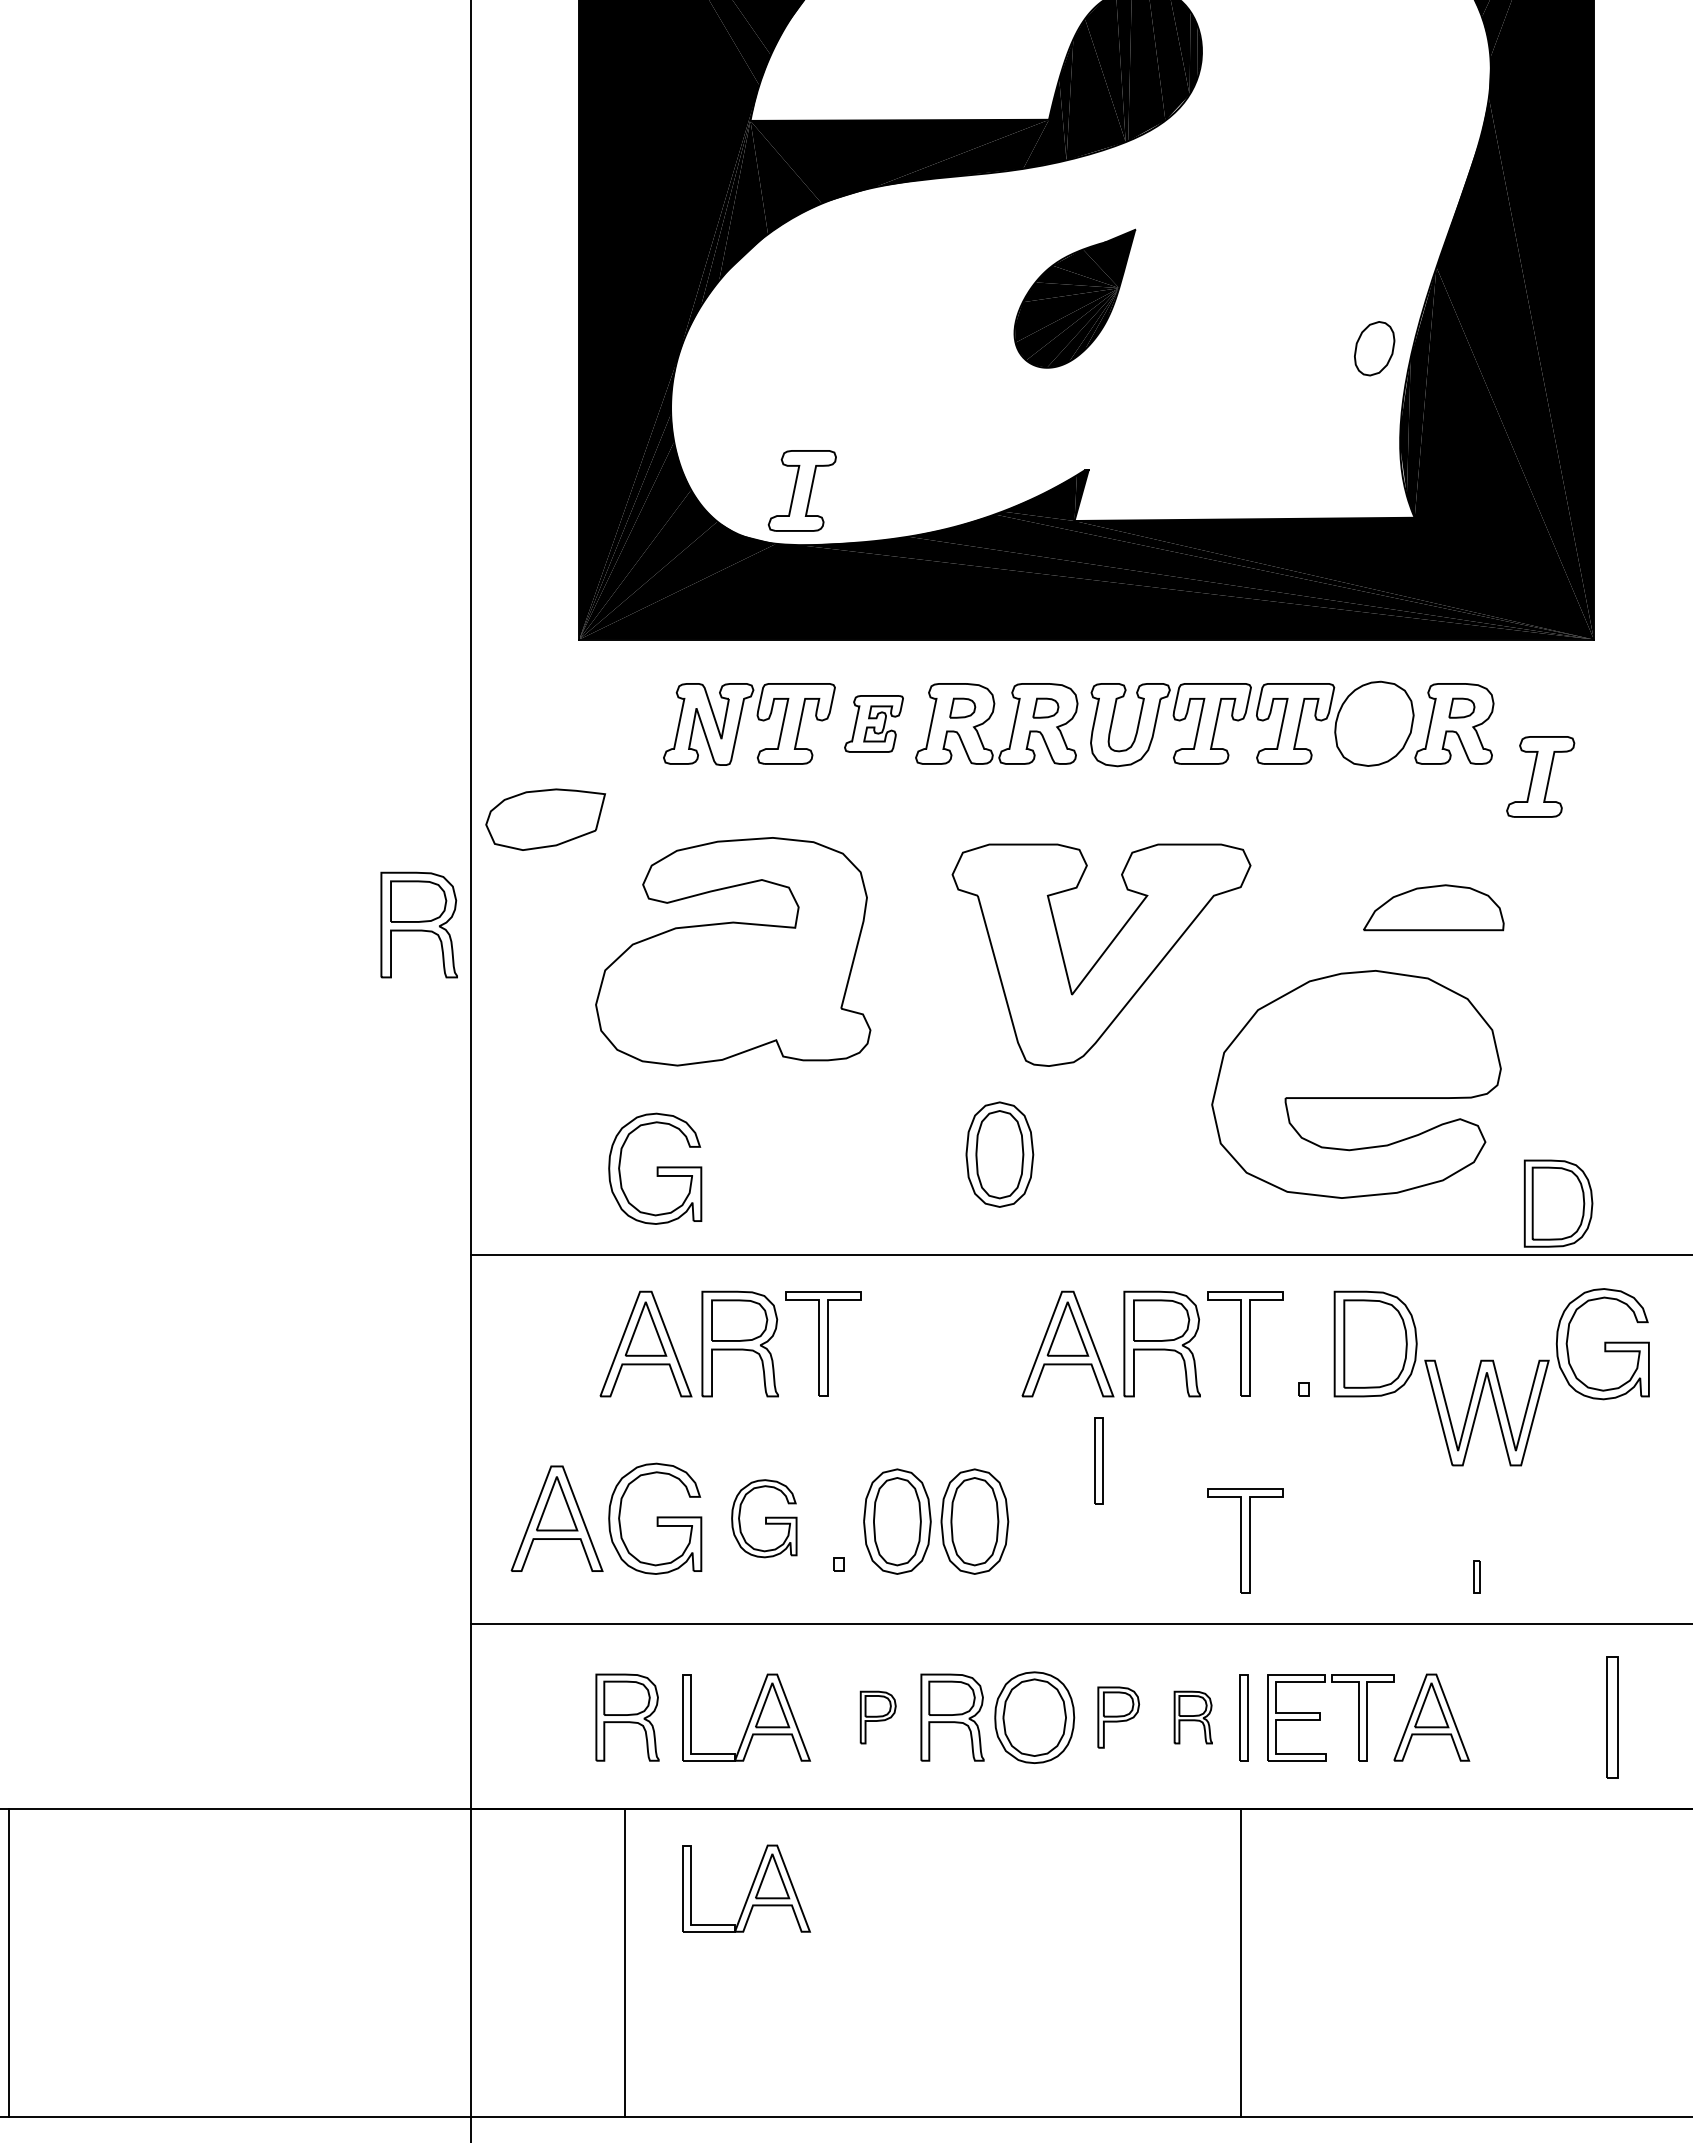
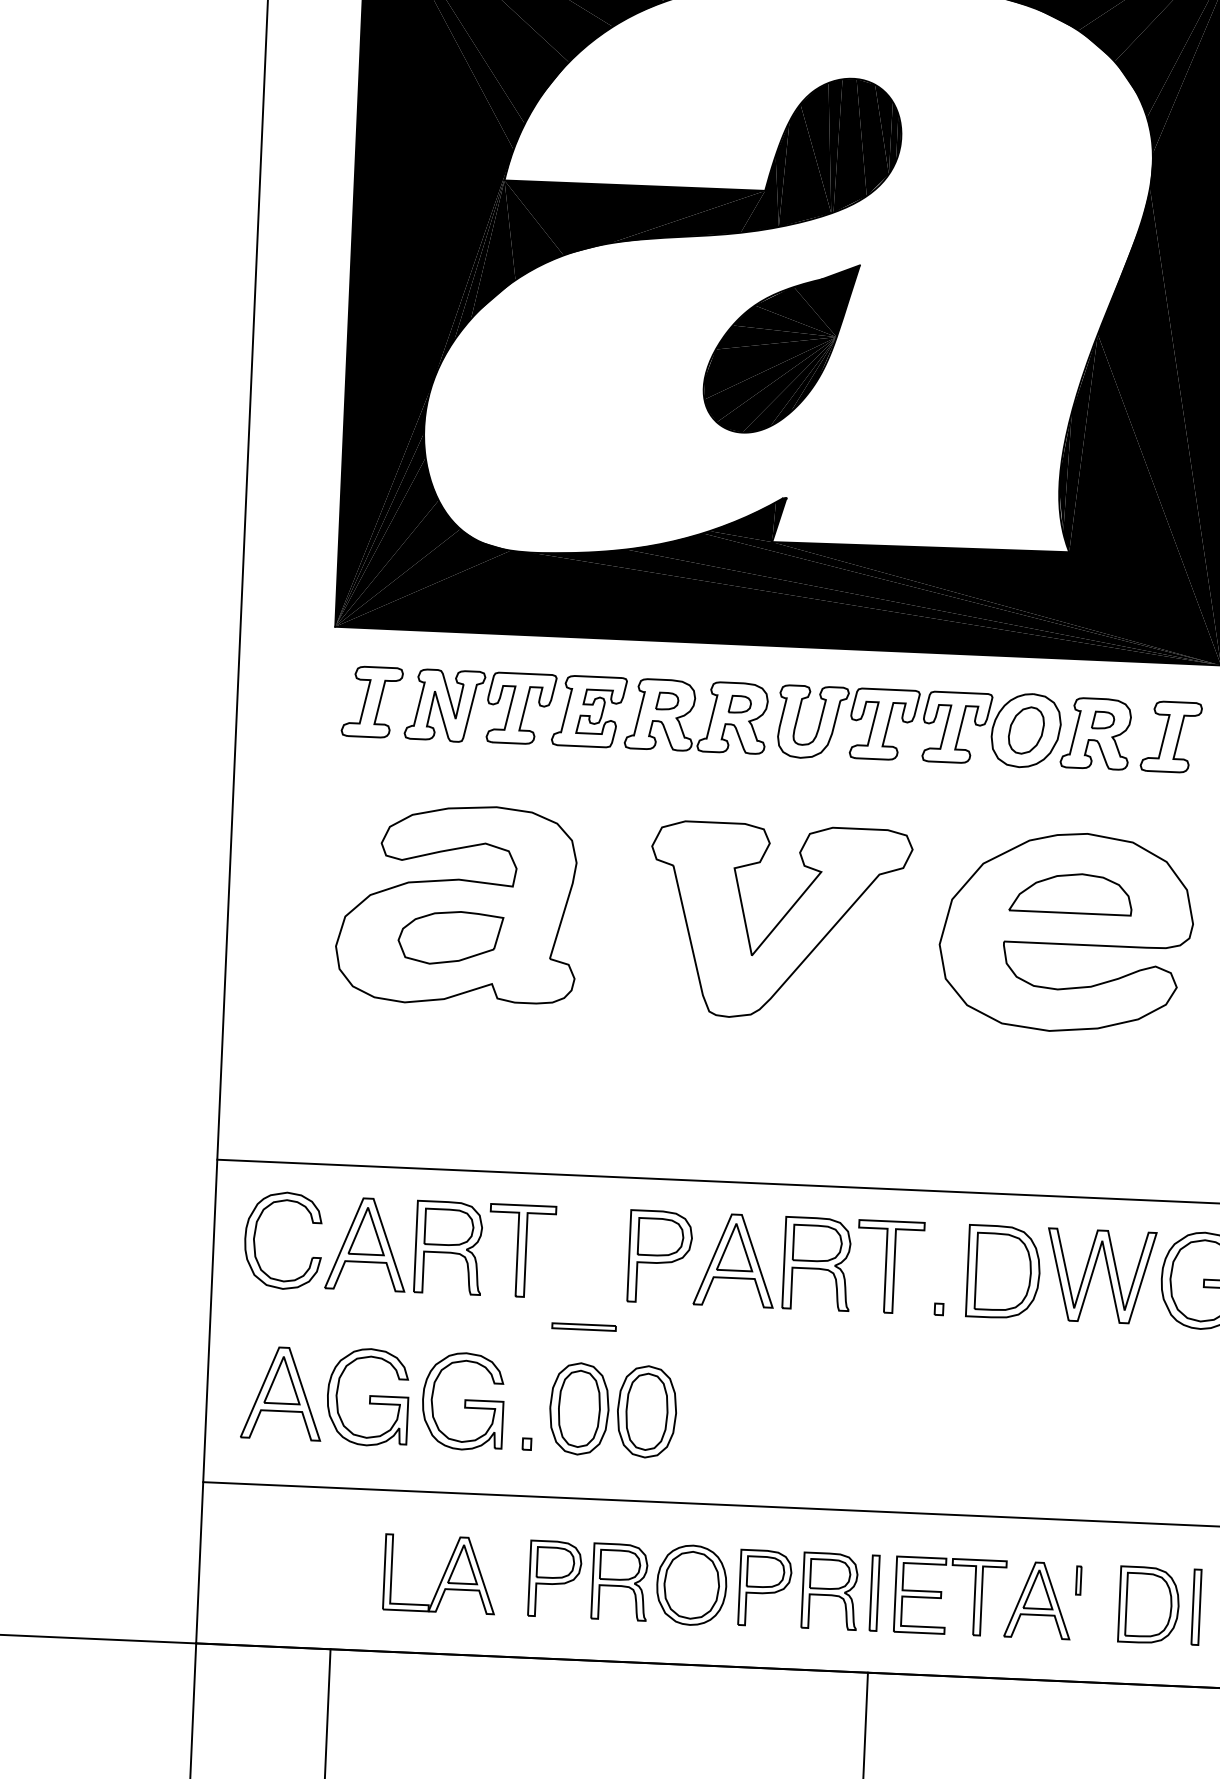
part: (1074, 298) -> (780, 347), size x1.43
part: (1374, 348) -> (1026, 730), moved
part: (801, 490) -> (371, 701), moved
part: (873, 723) -> (588, 711), size x1.43
part: (1540, 776) -> (1171, 736), moved
part: (545, 819) -> (450, 937), moved
part: (418, 924) -> (184, 869), removed
part: (1356, 1084) -> (1066, 932), moved
part: (999, 1154) -> (682, 1092), removed
part: (655, 1168) -> (381, 1091), removed
part: (1558, 1203) -> (1149, 1605), moved
part: (981, 1343) -> (659, 1256), added
part: (518, 1346) -> (255, 1241), added
part: (1478, 1409) -> (1093, 1272), moved
part: (898, 1427) -> (583, 1326), added
part: (1098, 1460) -> (757, 1363), removed
part: (764, 1518) -> (463, 1401), size x1.43
part: (1245, 1540) -> (882, 1438), removed
part: (1476, 1576) -> (1078, 1580), moved
part: (627, 1717) -> (336, 1569), removed
part: (878, 1717) -> (555, 1579), size x1.67
part: (1118, 1717) -> (764, 1588), size x1.43
part: (1193, 1717) -> (830, 1591), size x1.67
part: (1612, 1717) -> (1196, 1607), size x0.71
part: (746, 1888) -> (433, 1723), removed

